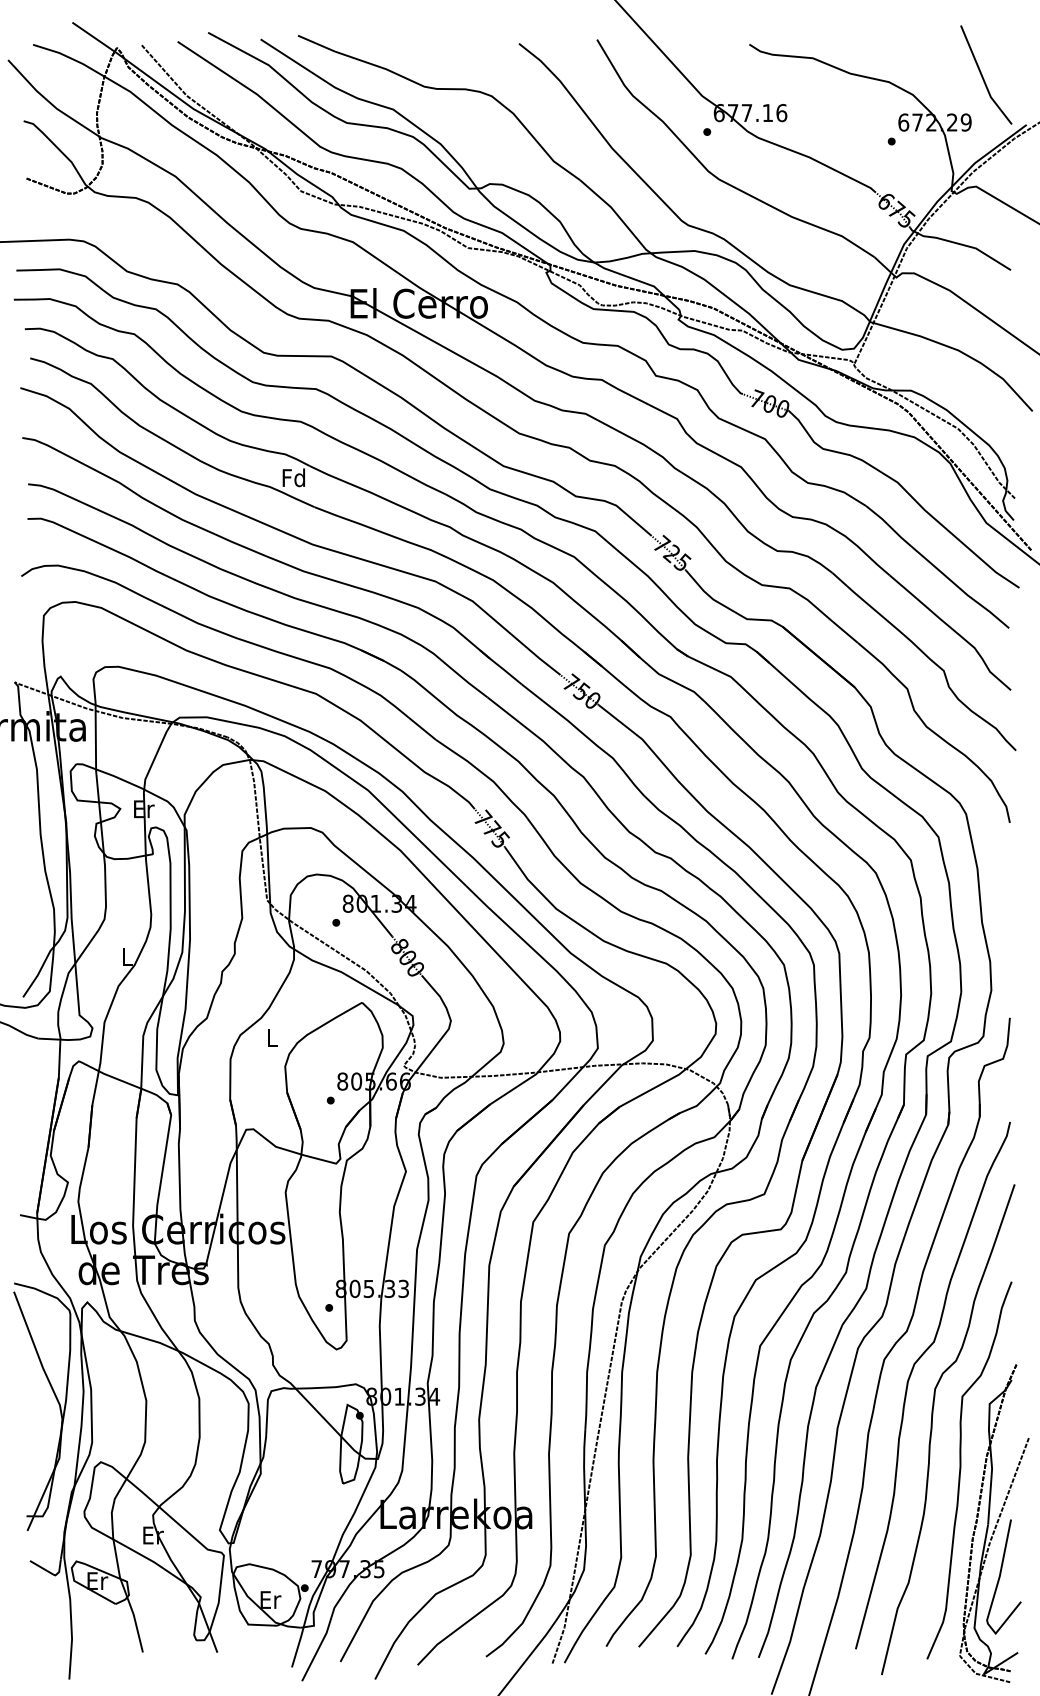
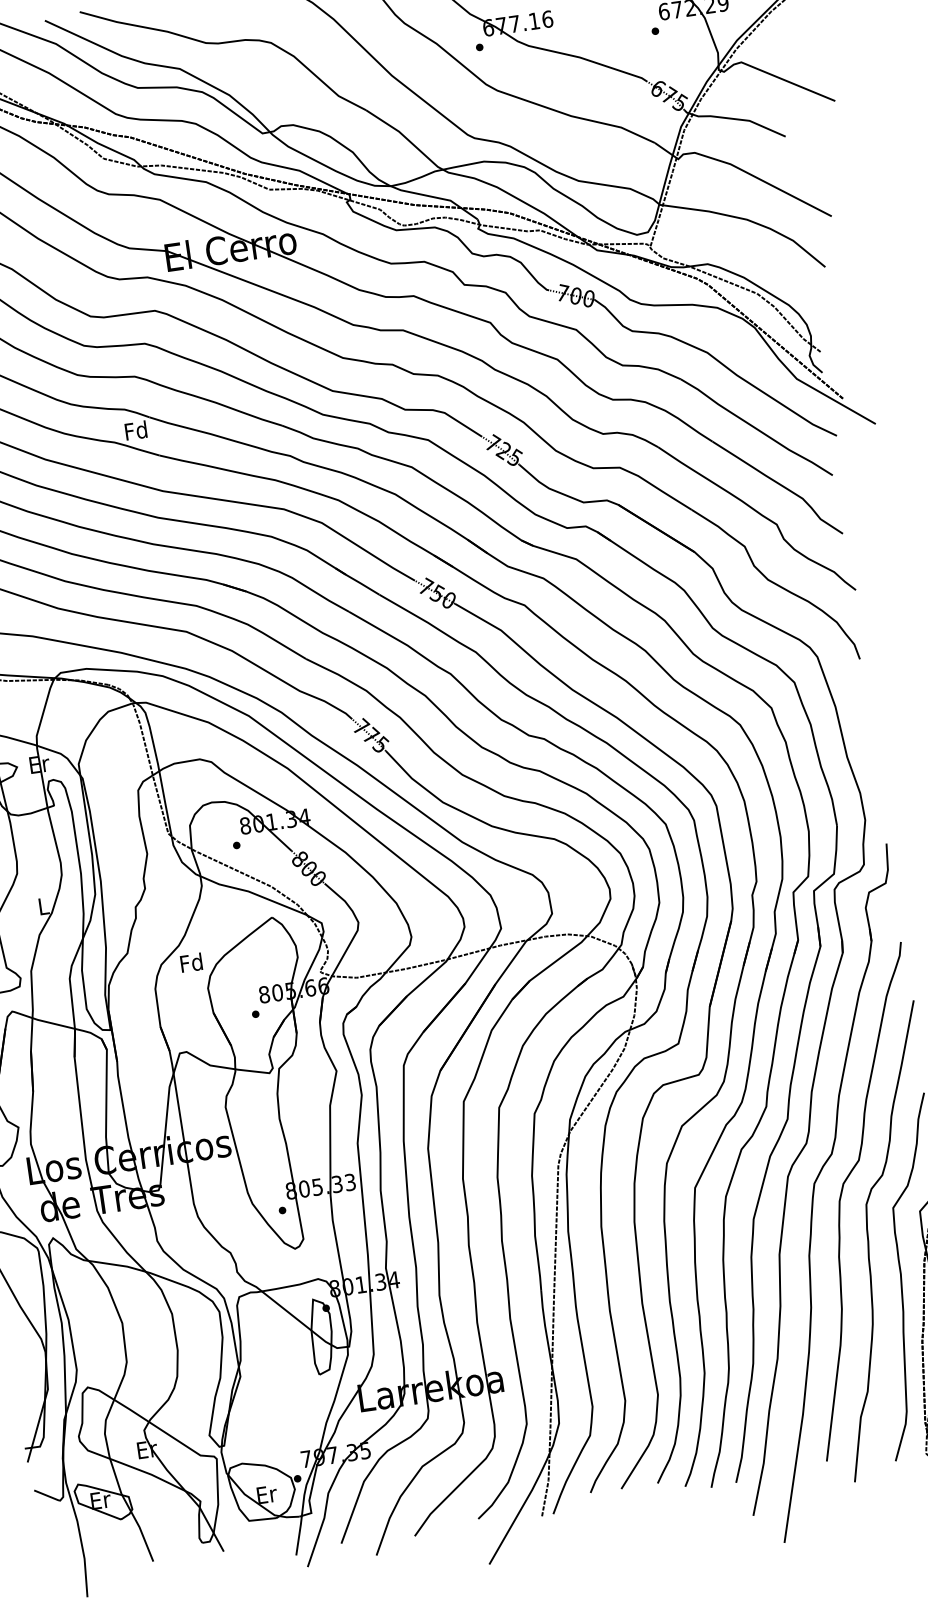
text: (271, 1037) -> (191, 962), L -> Fd

